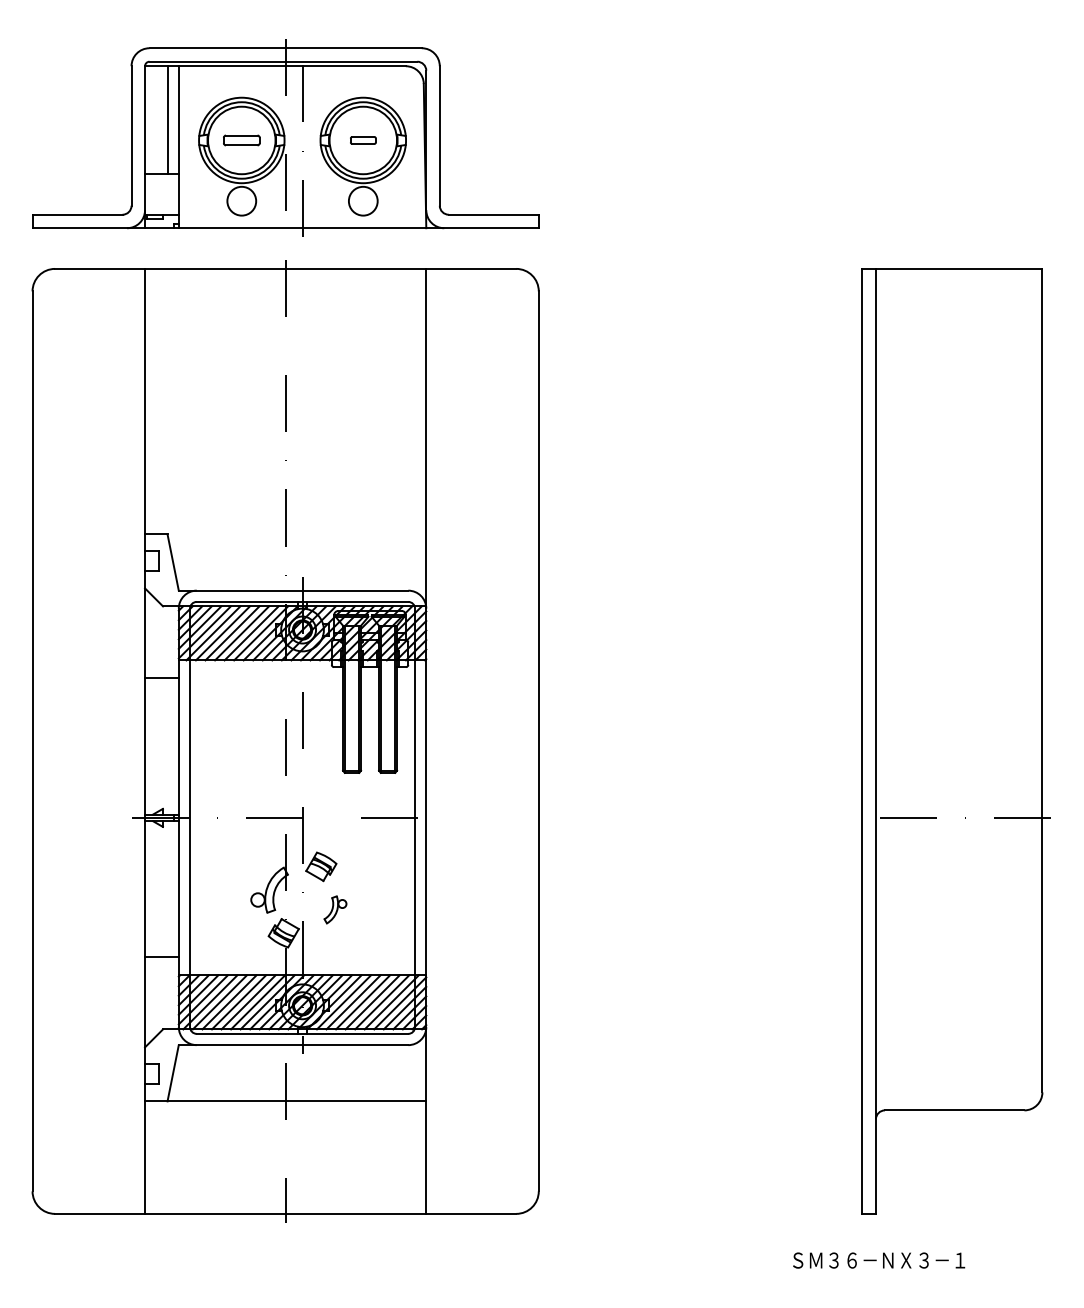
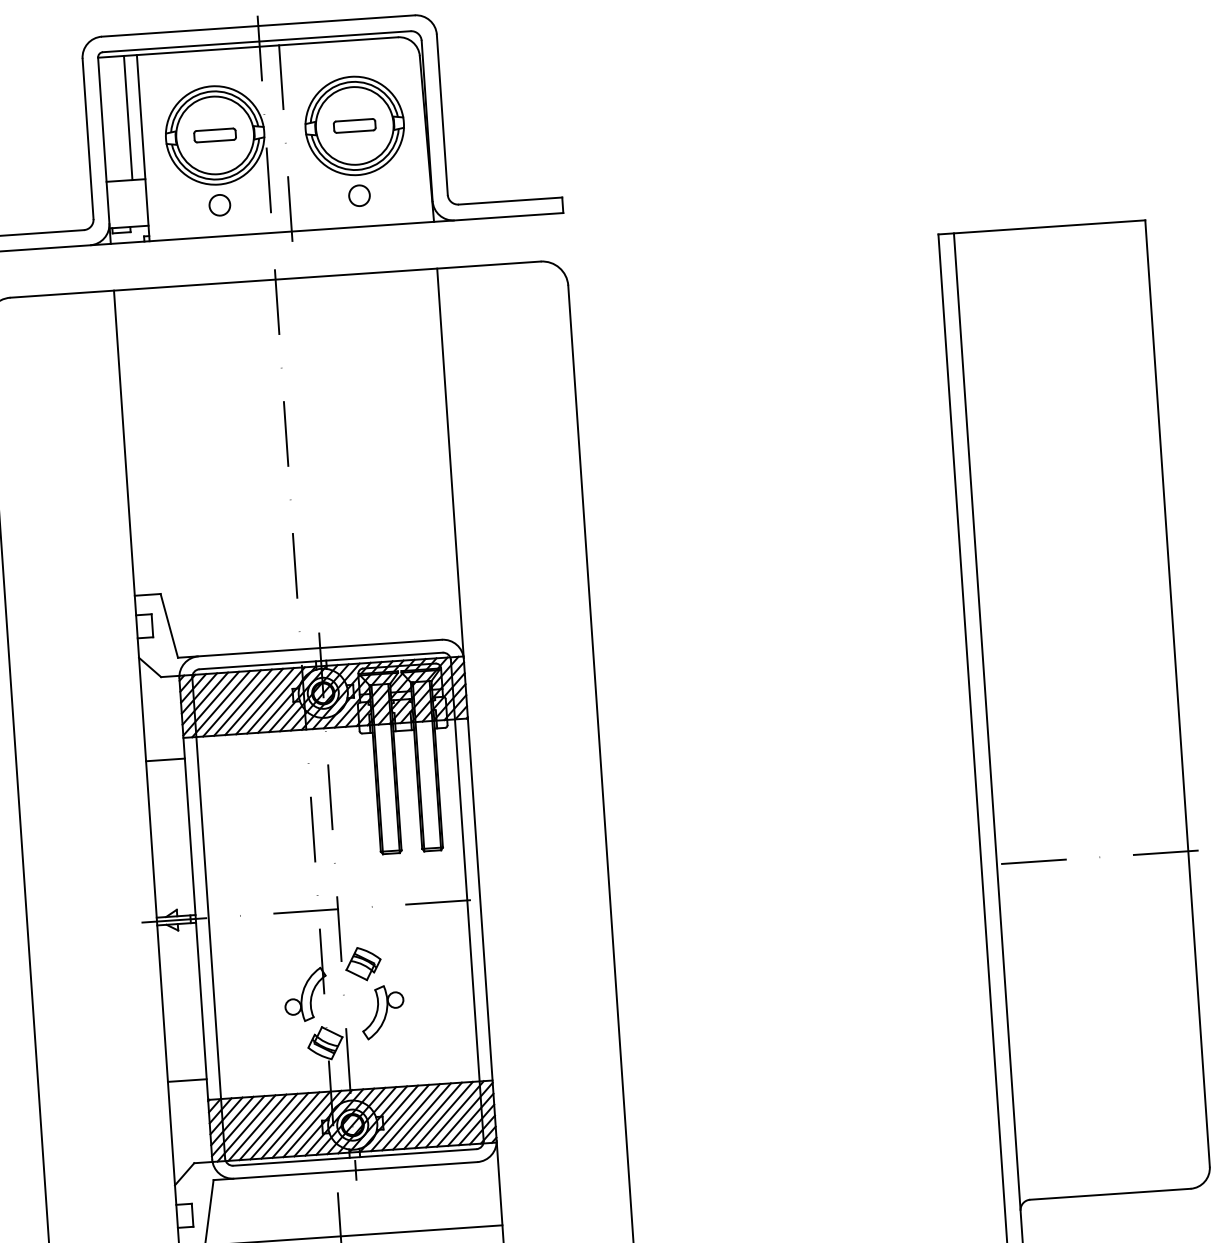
part: (363, 140) -> (354, 125), size x1.43
circle: (241, 201) -> (219, 205), size x0.62
circle: (363, 201) -> (359, 196), size x0.62
part: (335, 909) -> (383, 1011), size x1.67

